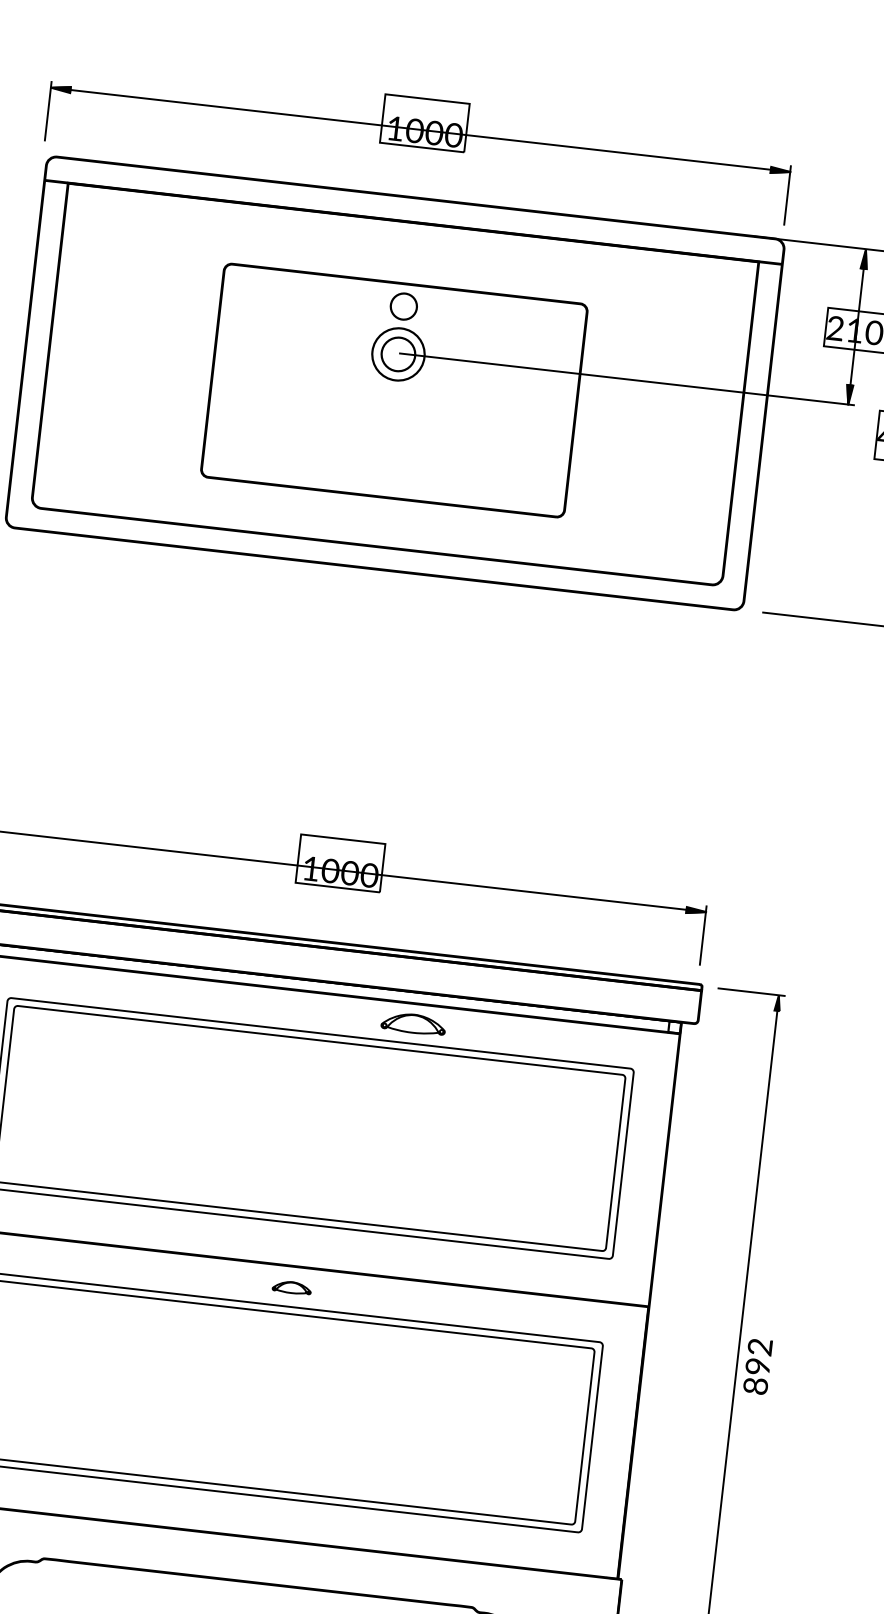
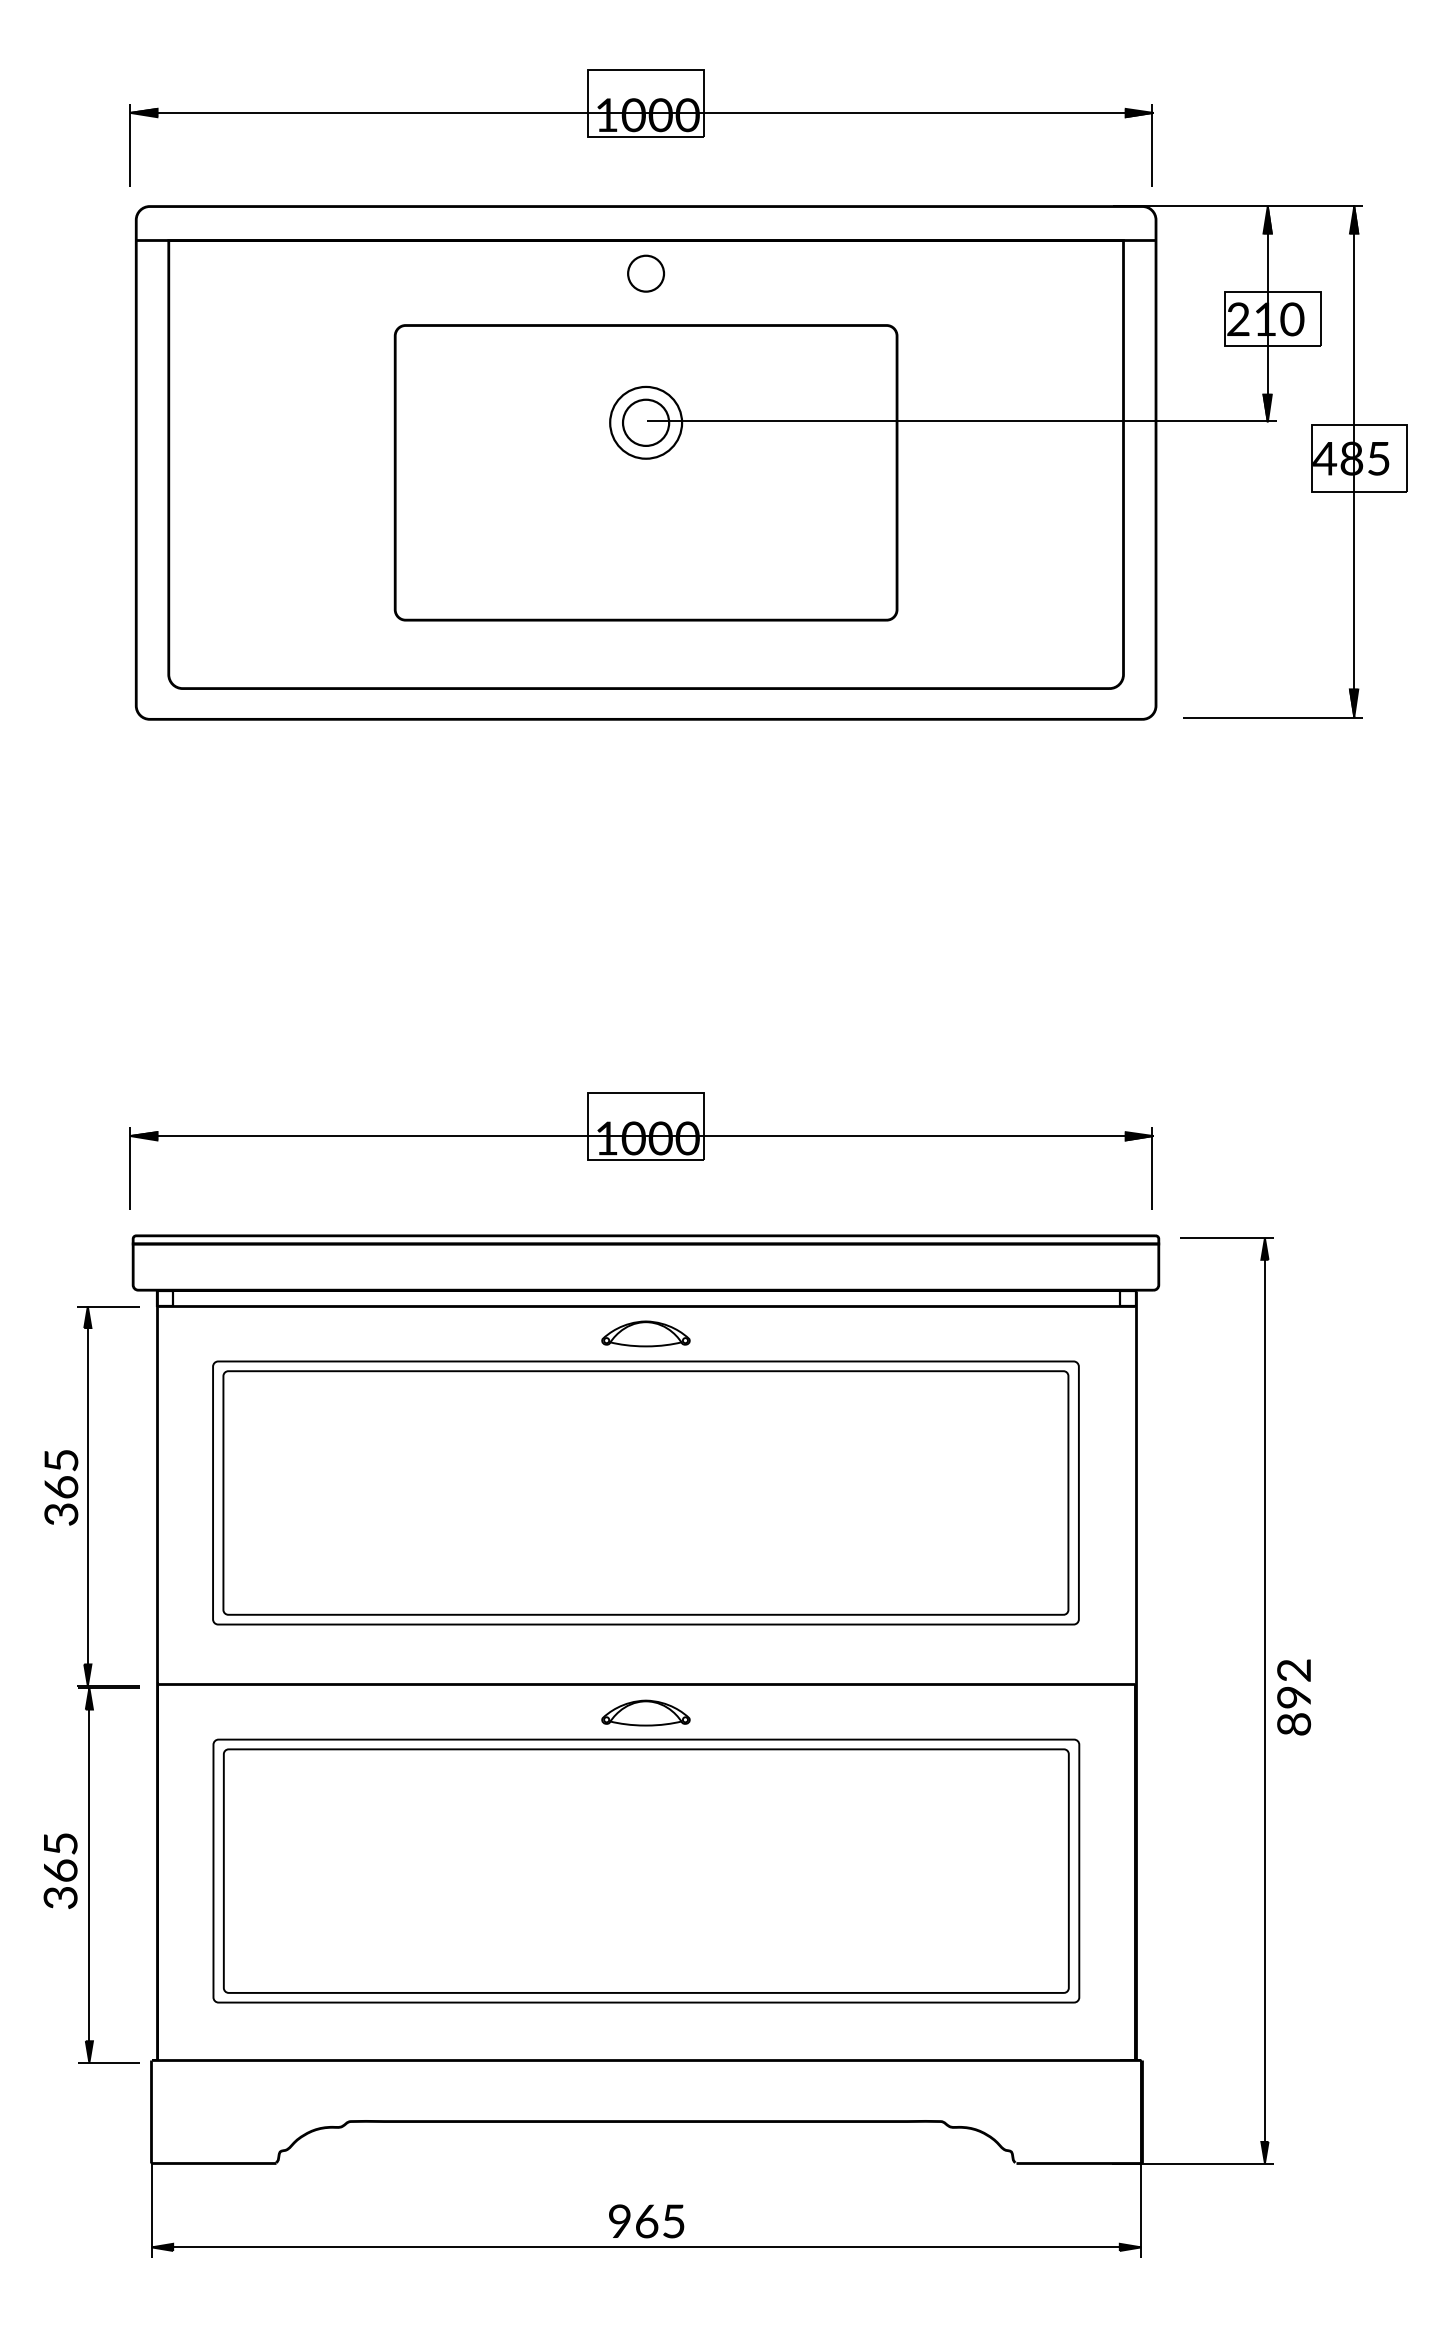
part: (403, 306) -> (645, 273), moved
part: (413, 1023) -> (645, 1333), moved
part: (291, 1287) -> (645, 1712), size x1.67
text: (758, 1366) -> (1294, 1697), moved

